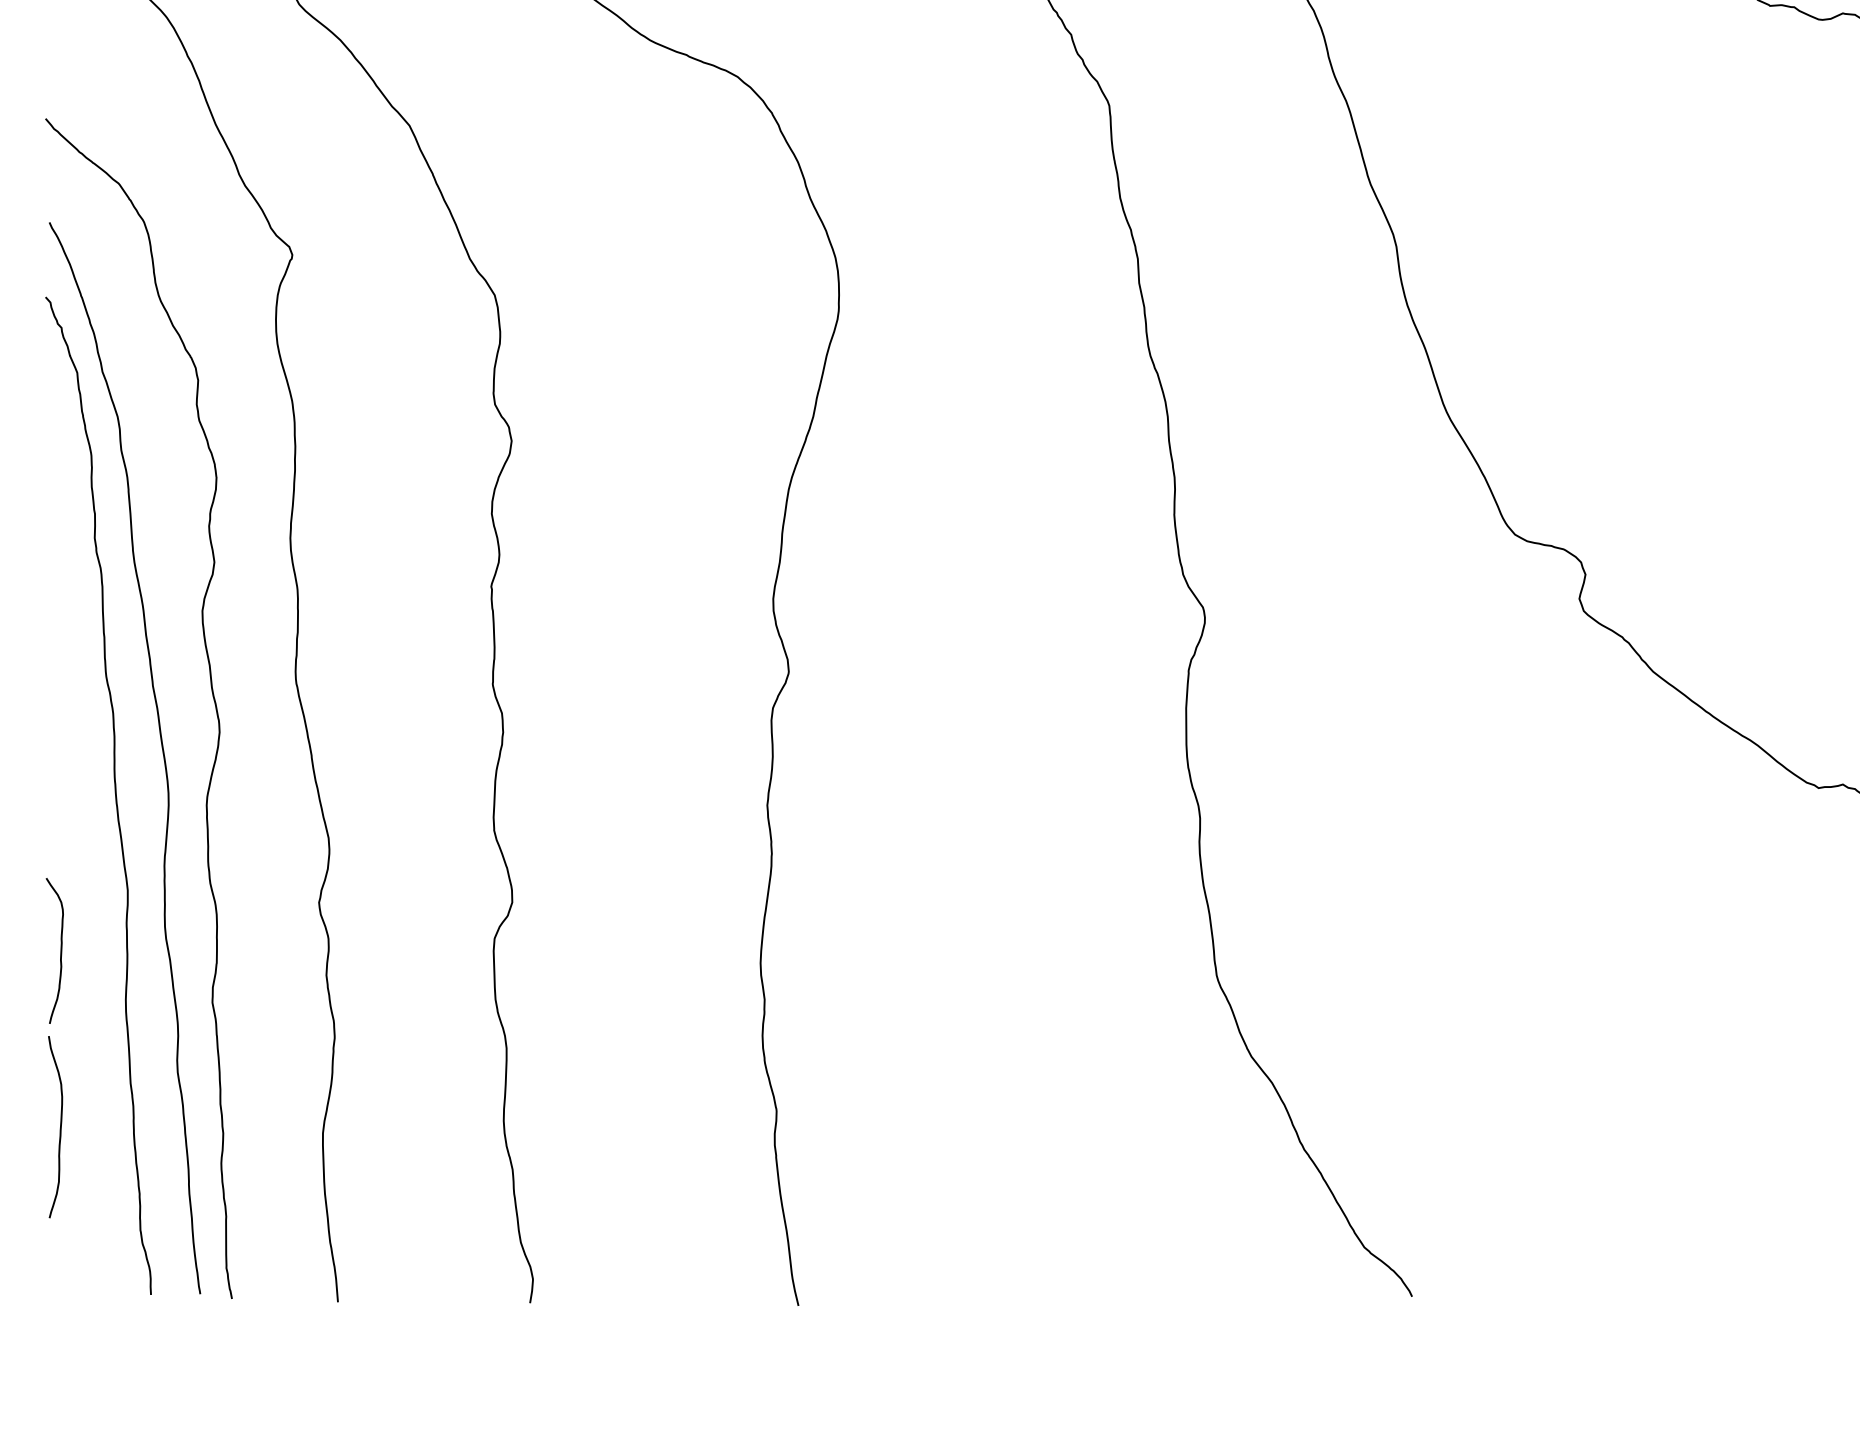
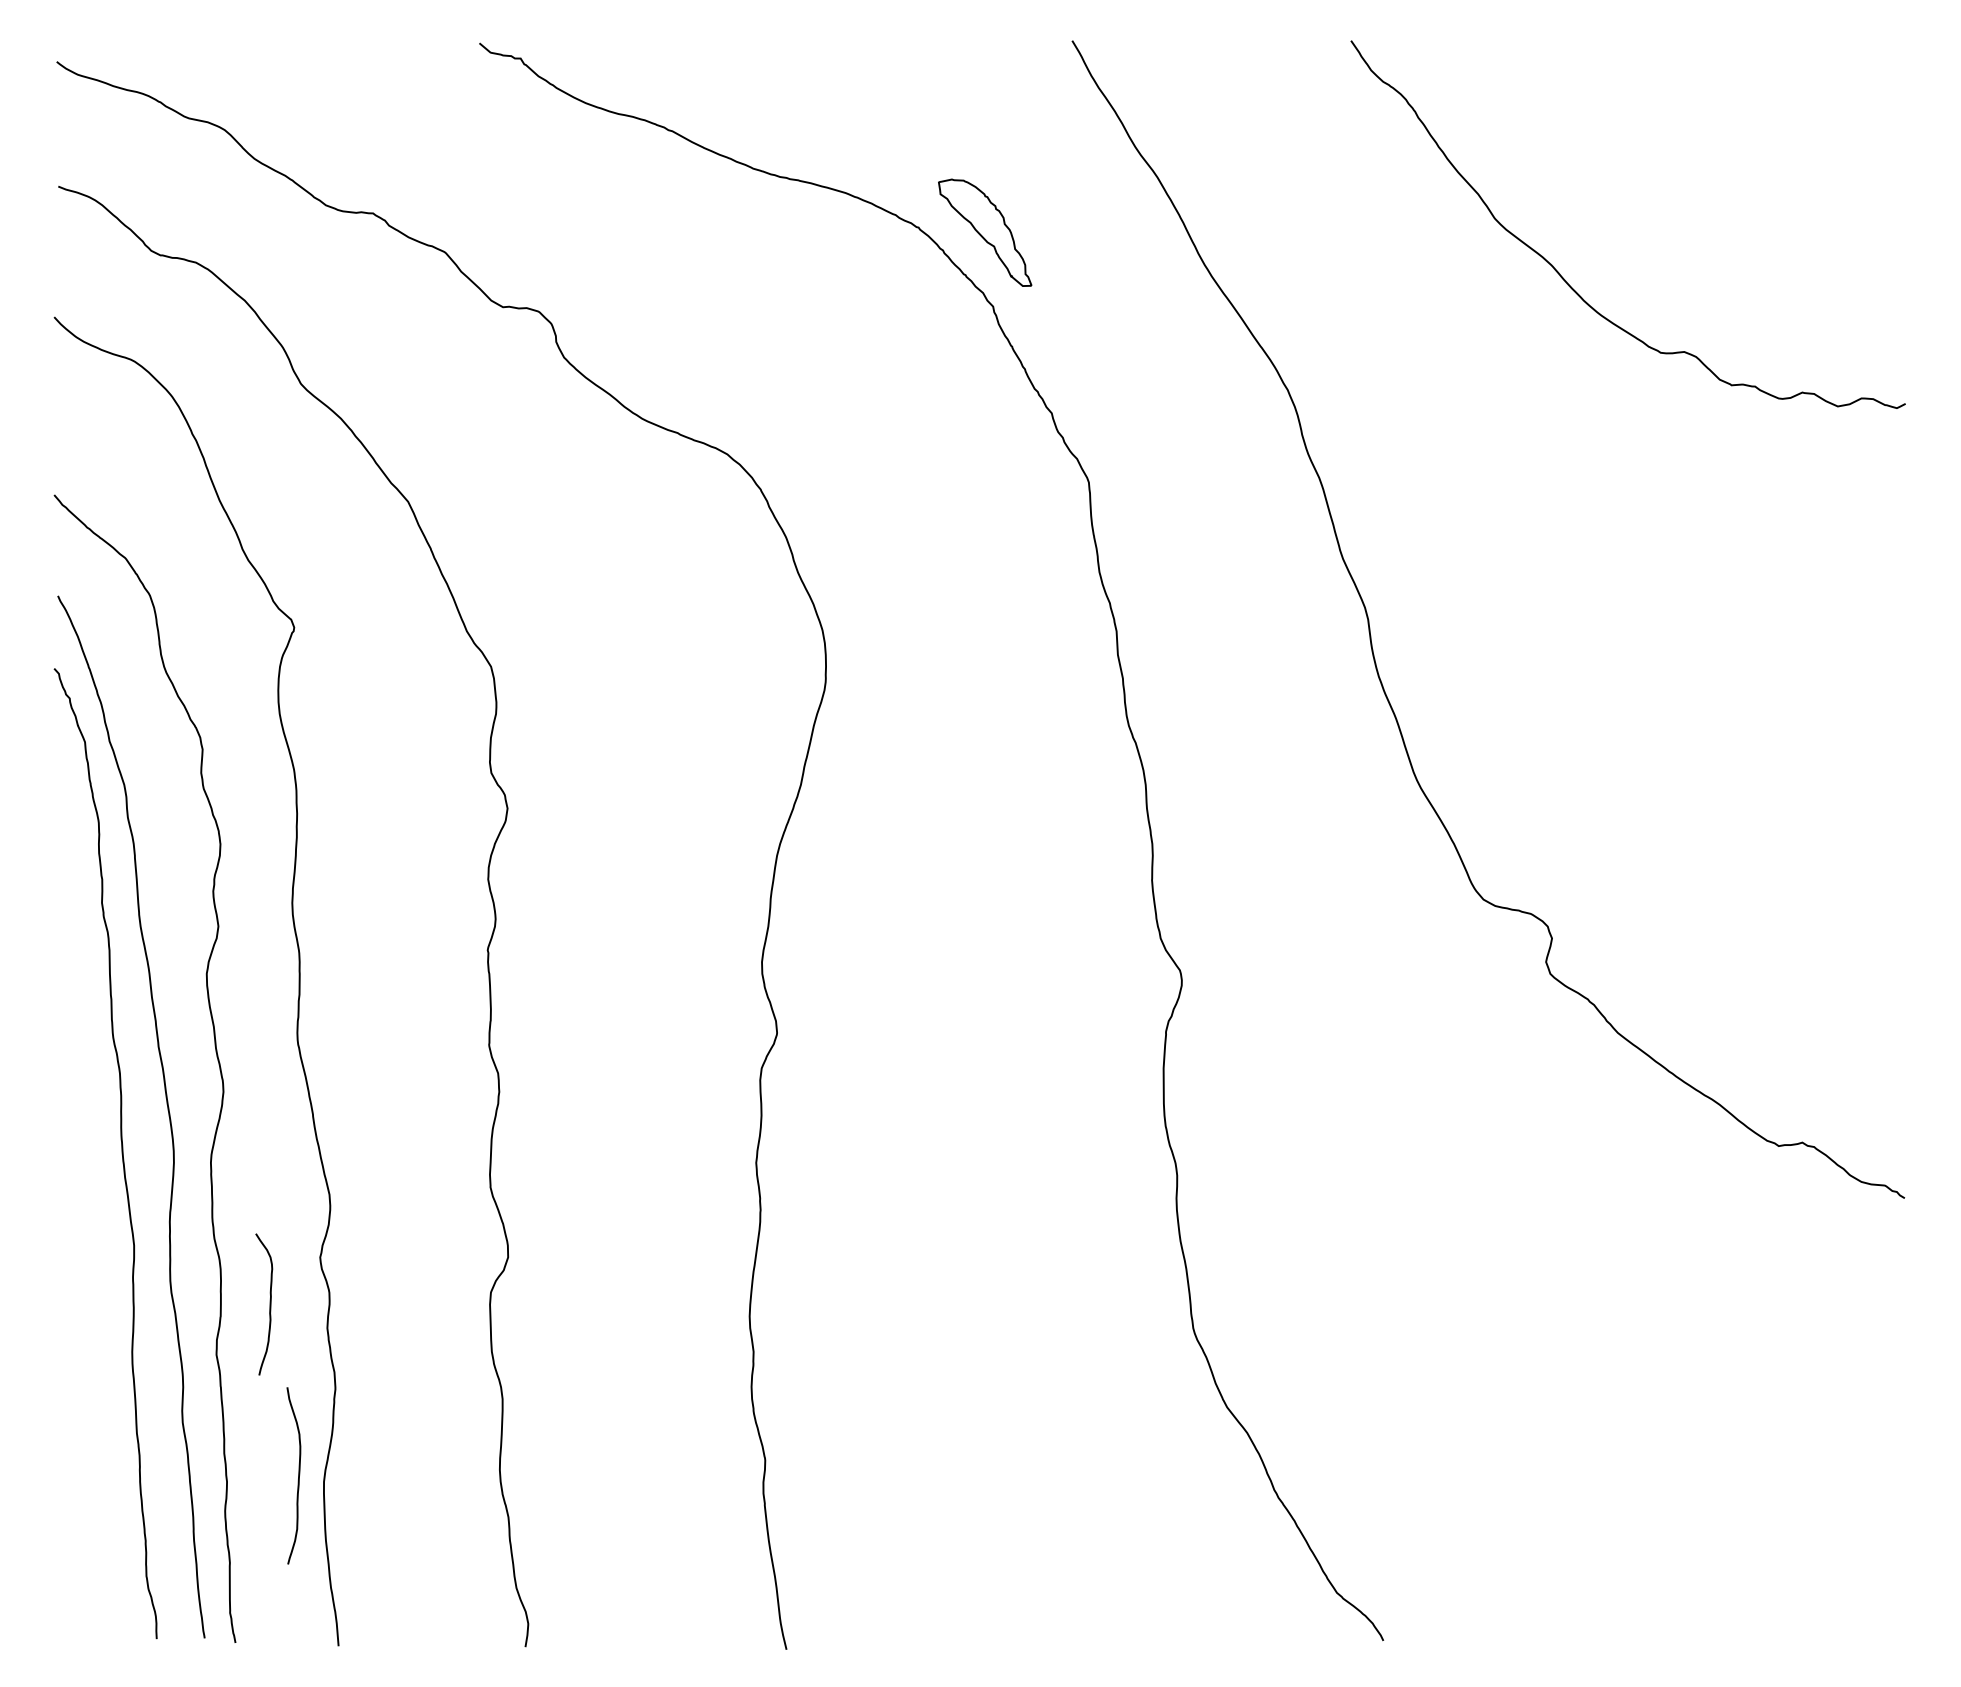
curve: (60, 950) -> (269, 1304), moved
curve: (60, 1126) -> (298, 1475), moved

